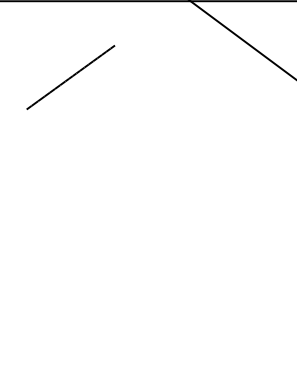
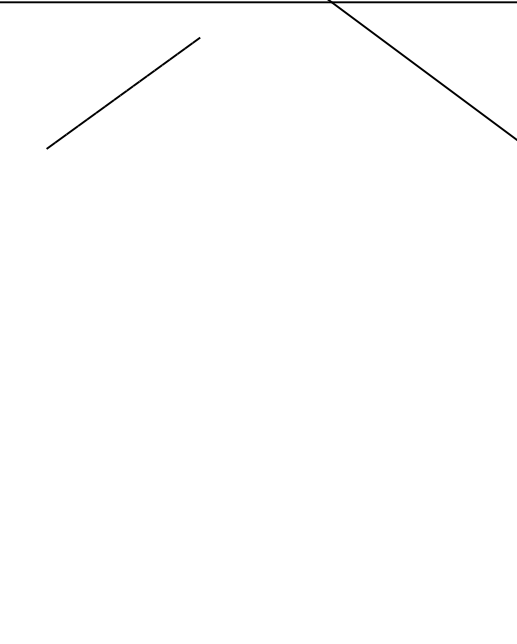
line: (70, 77) -> (122, 93), moved

